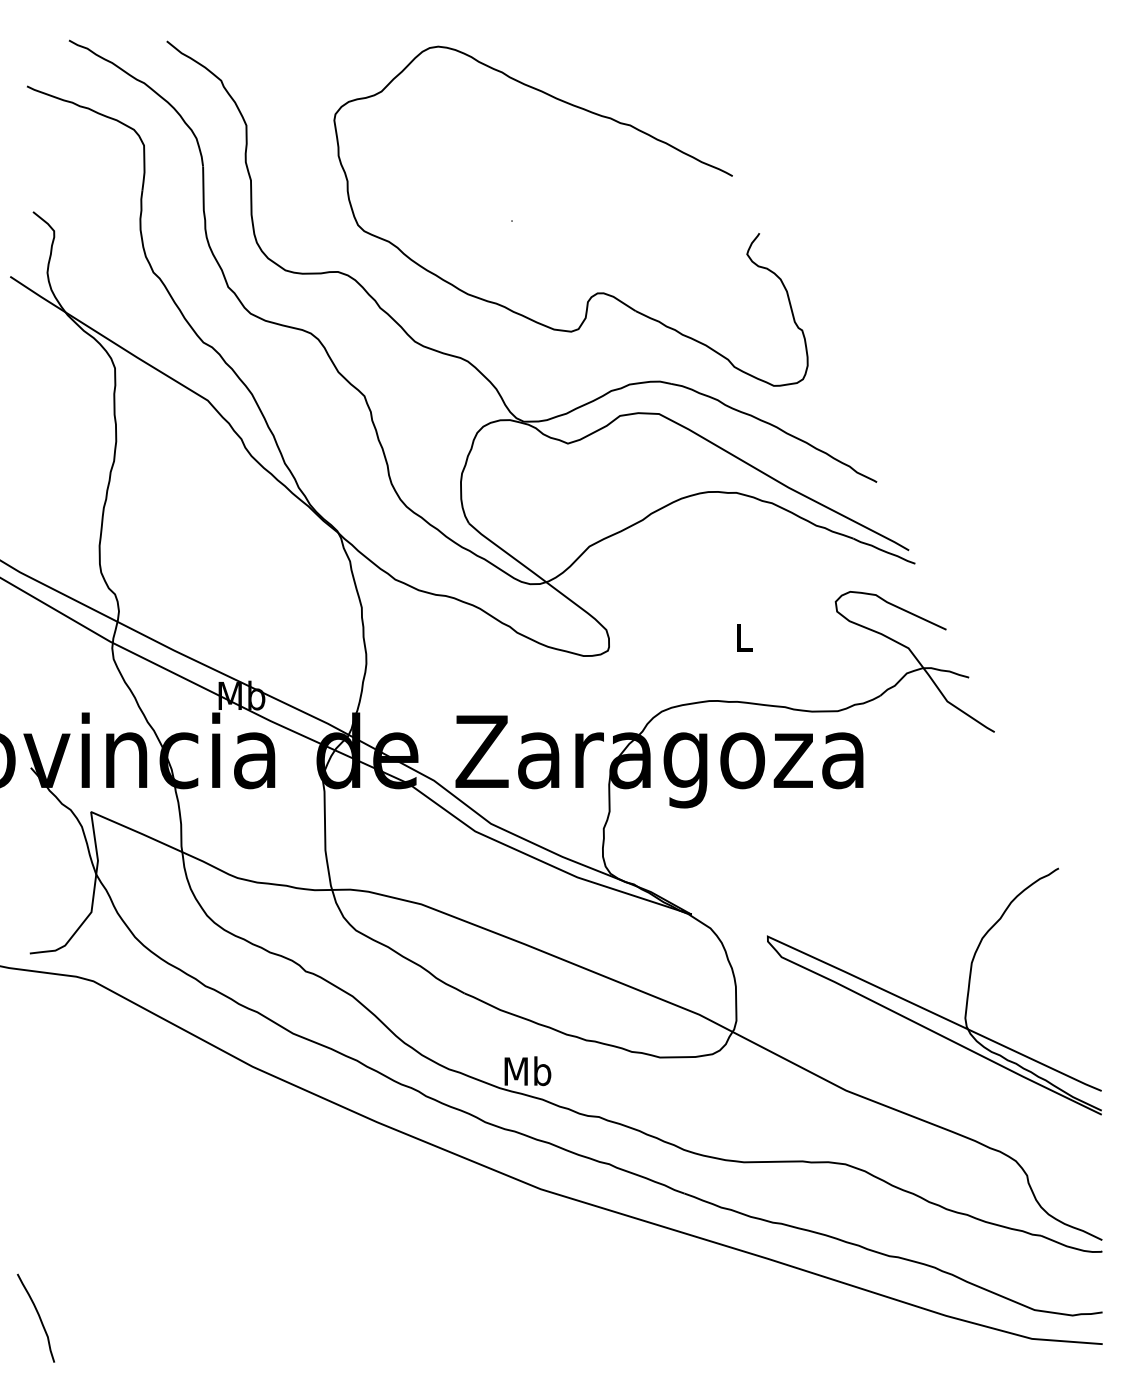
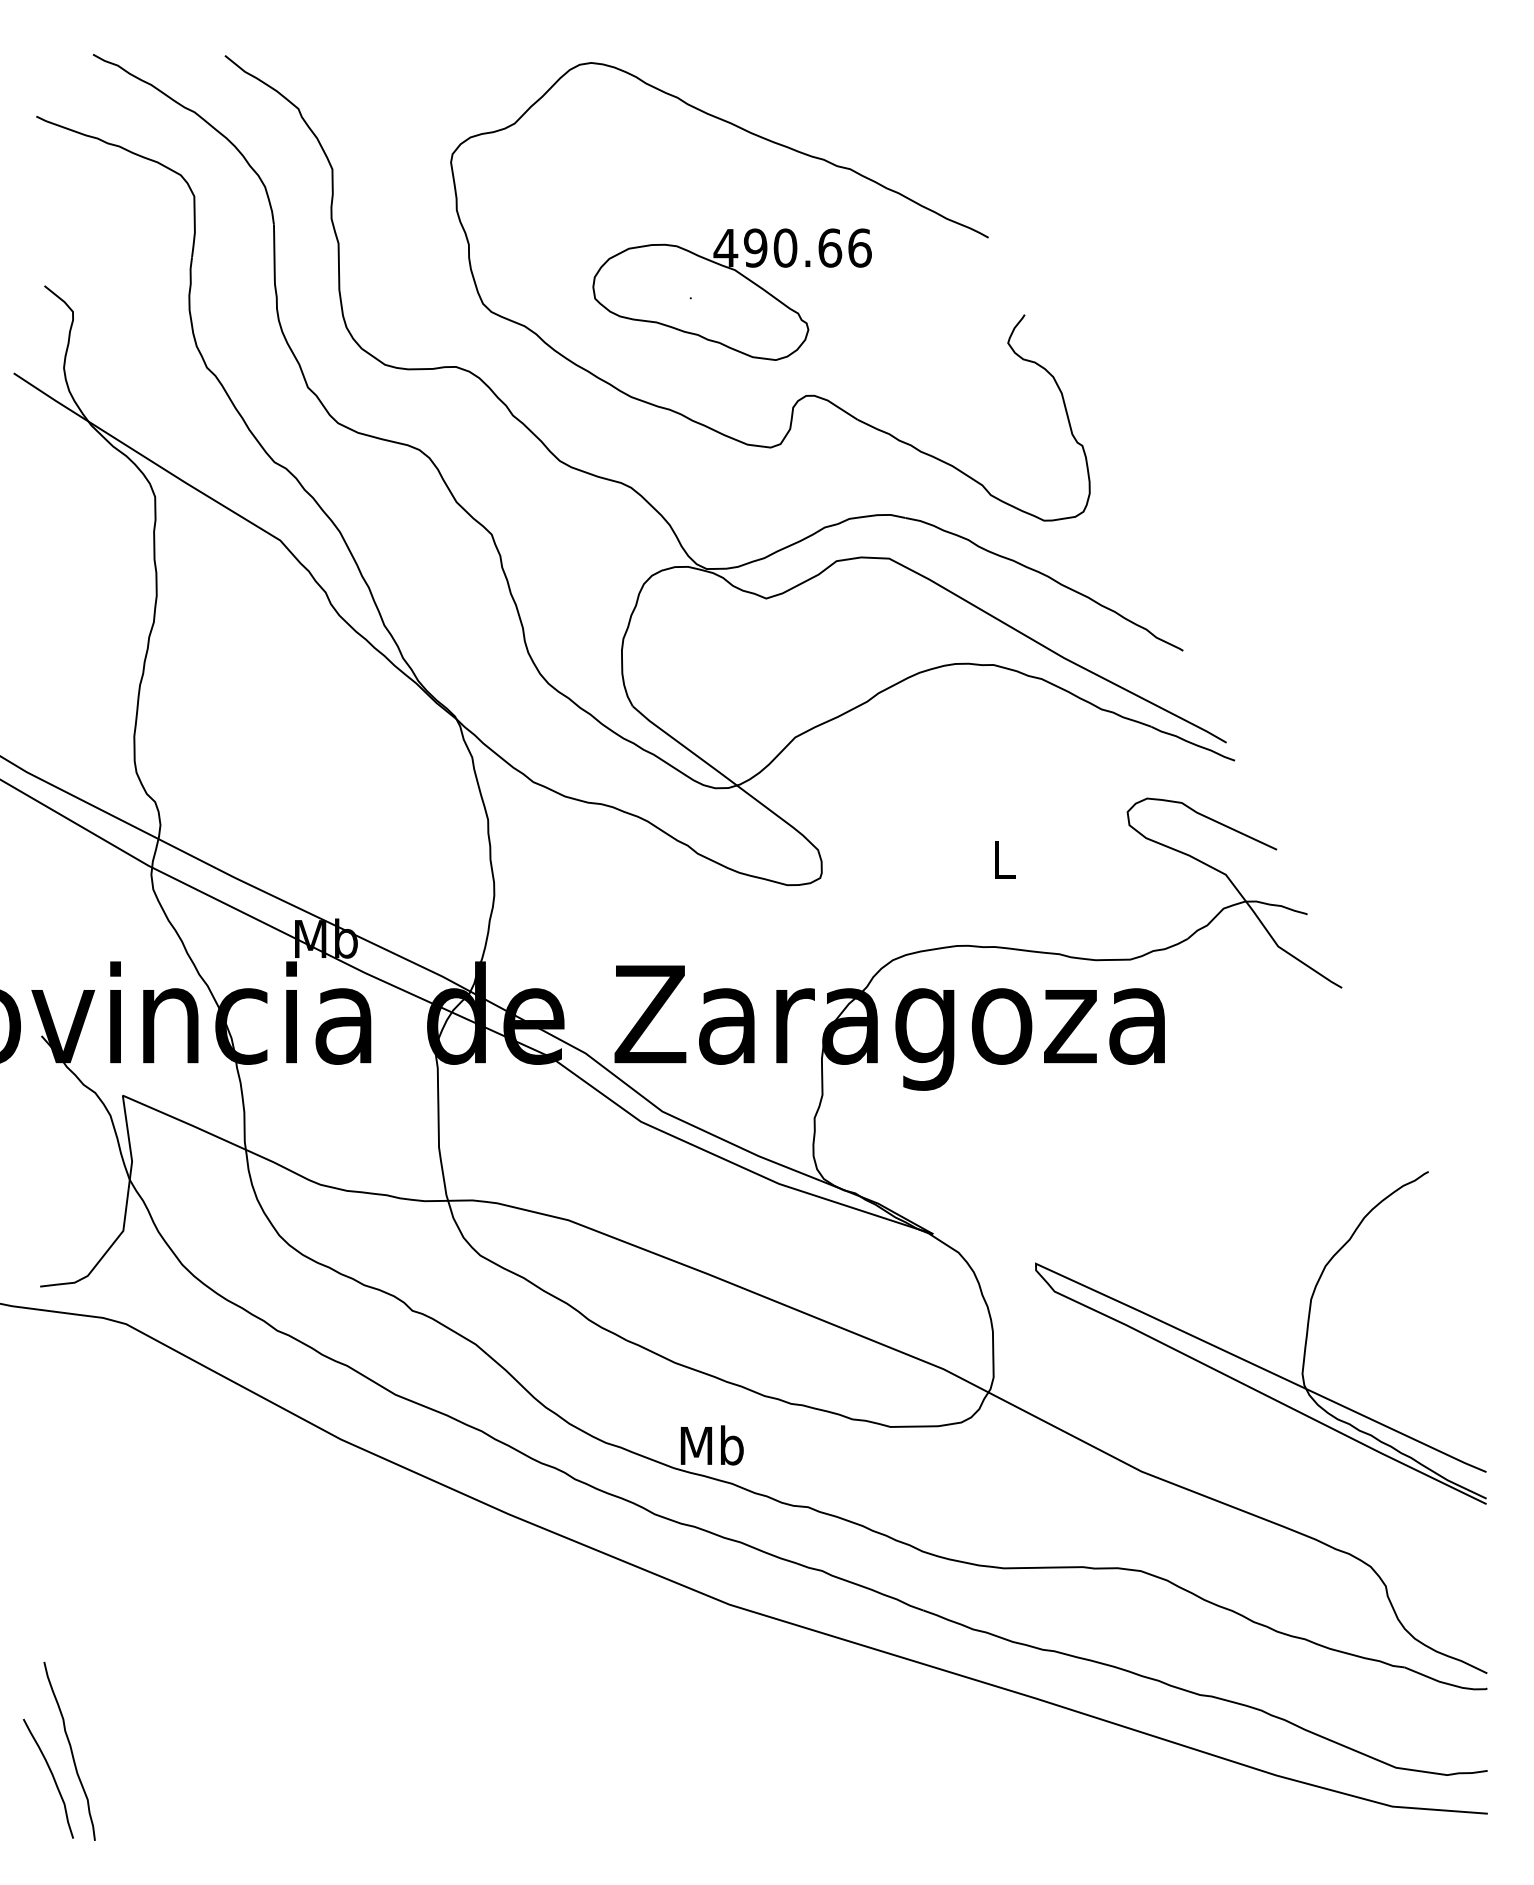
part: (542, 218) -> (731, 294), added
curve: (52, 1297) -> (70, 1750), added

